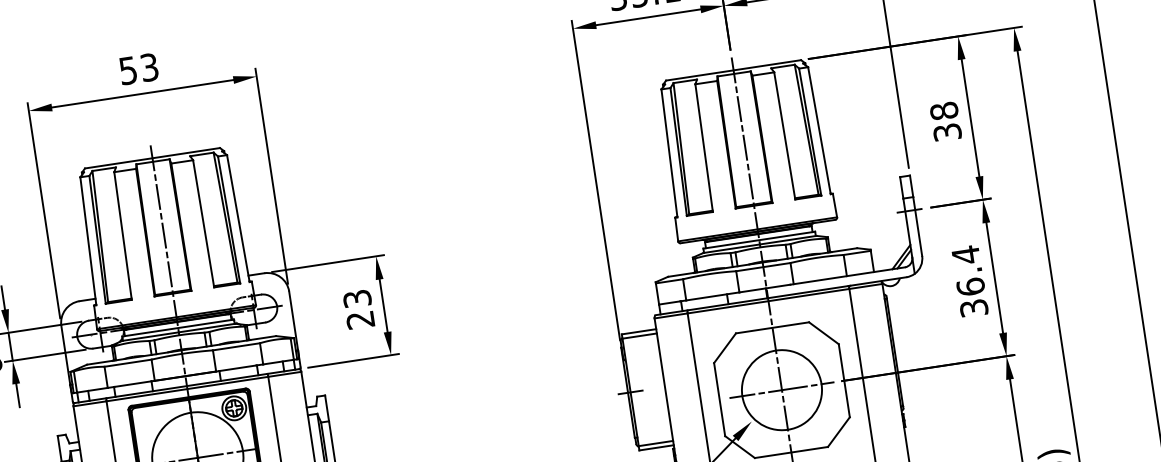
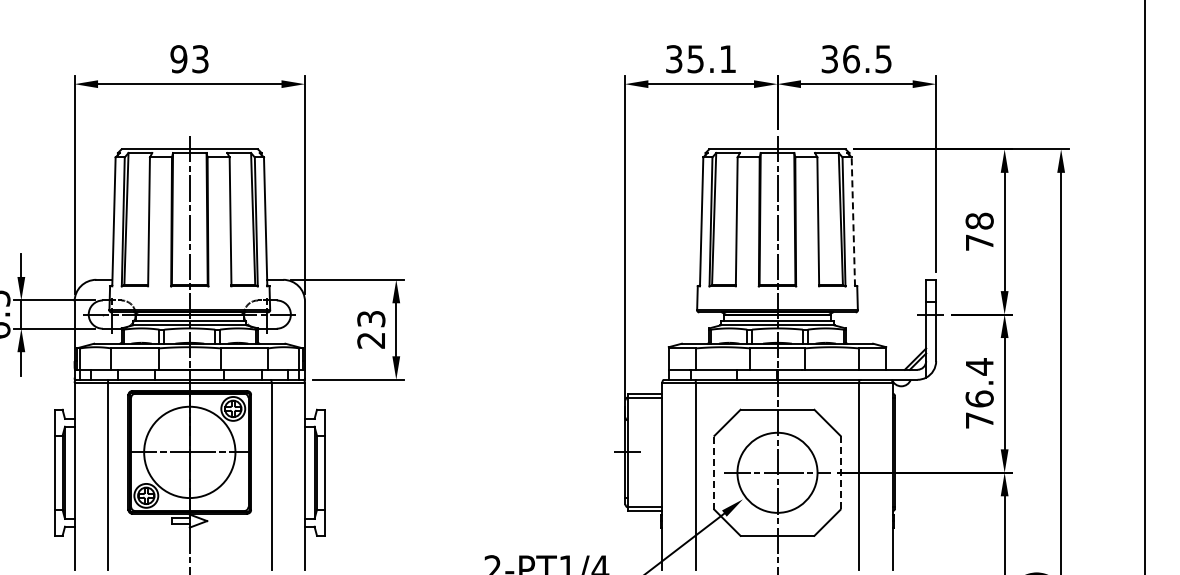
text: (127, 71) -> (178, 59), 53 -> 93
line: (819, 130) -> (853, 221), solid -> dashed
text: (947, 132) -> (979, 242), 38 -> 78
text: (973, 308) -> (979, 420), 36.4 -> 76.4
line: (844, 380) -> (840, 472), solid -> dashed
line: (719, 399) -> (714, 472), solid -> dashed

